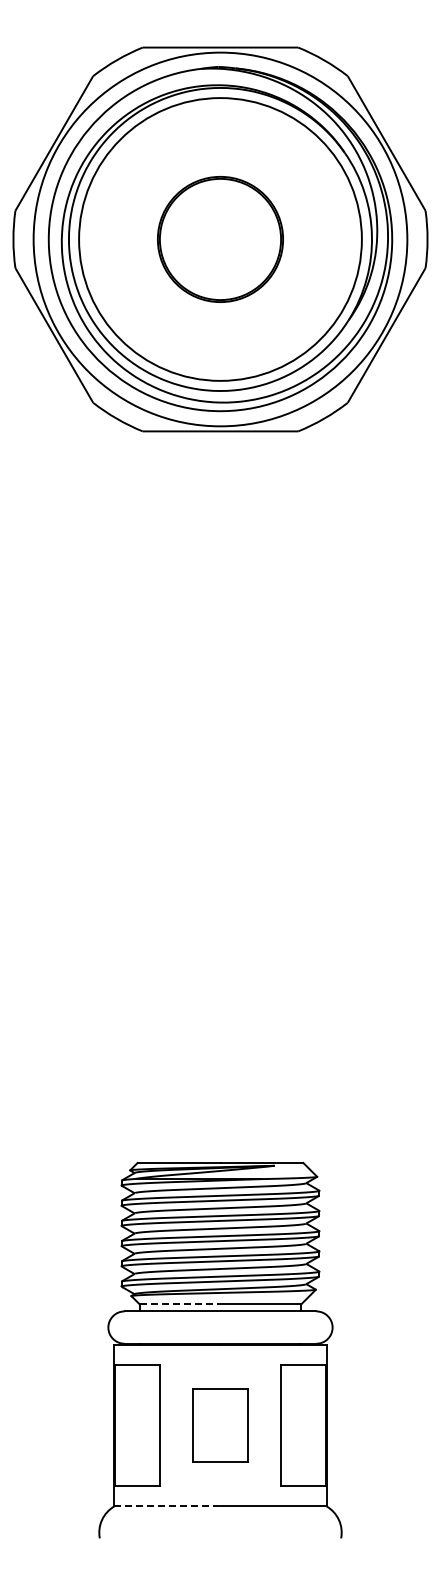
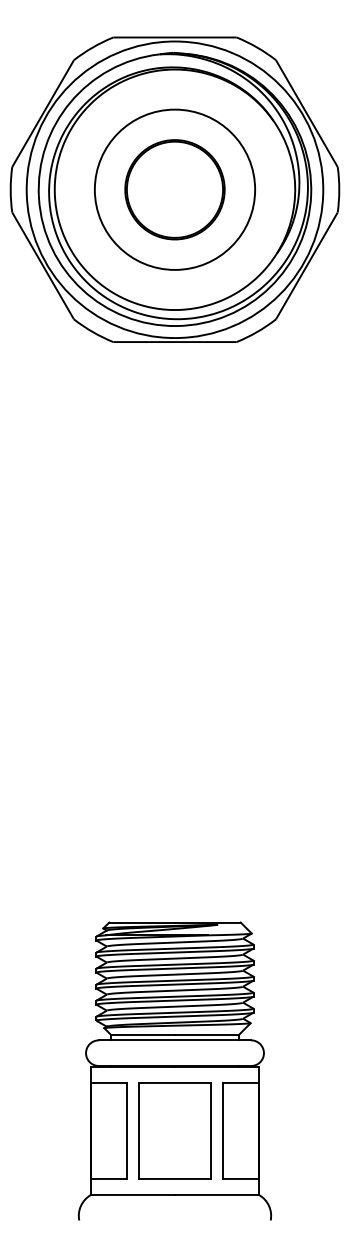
circle: (220, 239) -> (175, 189), size x0.71
line: (180, 1304) -> (143, 1034), dashed -> solid
part: (220, 1425) -> (175, 1130), size x1.67
line: (167, 1506) -> (132, 1195), dashed -> solid

